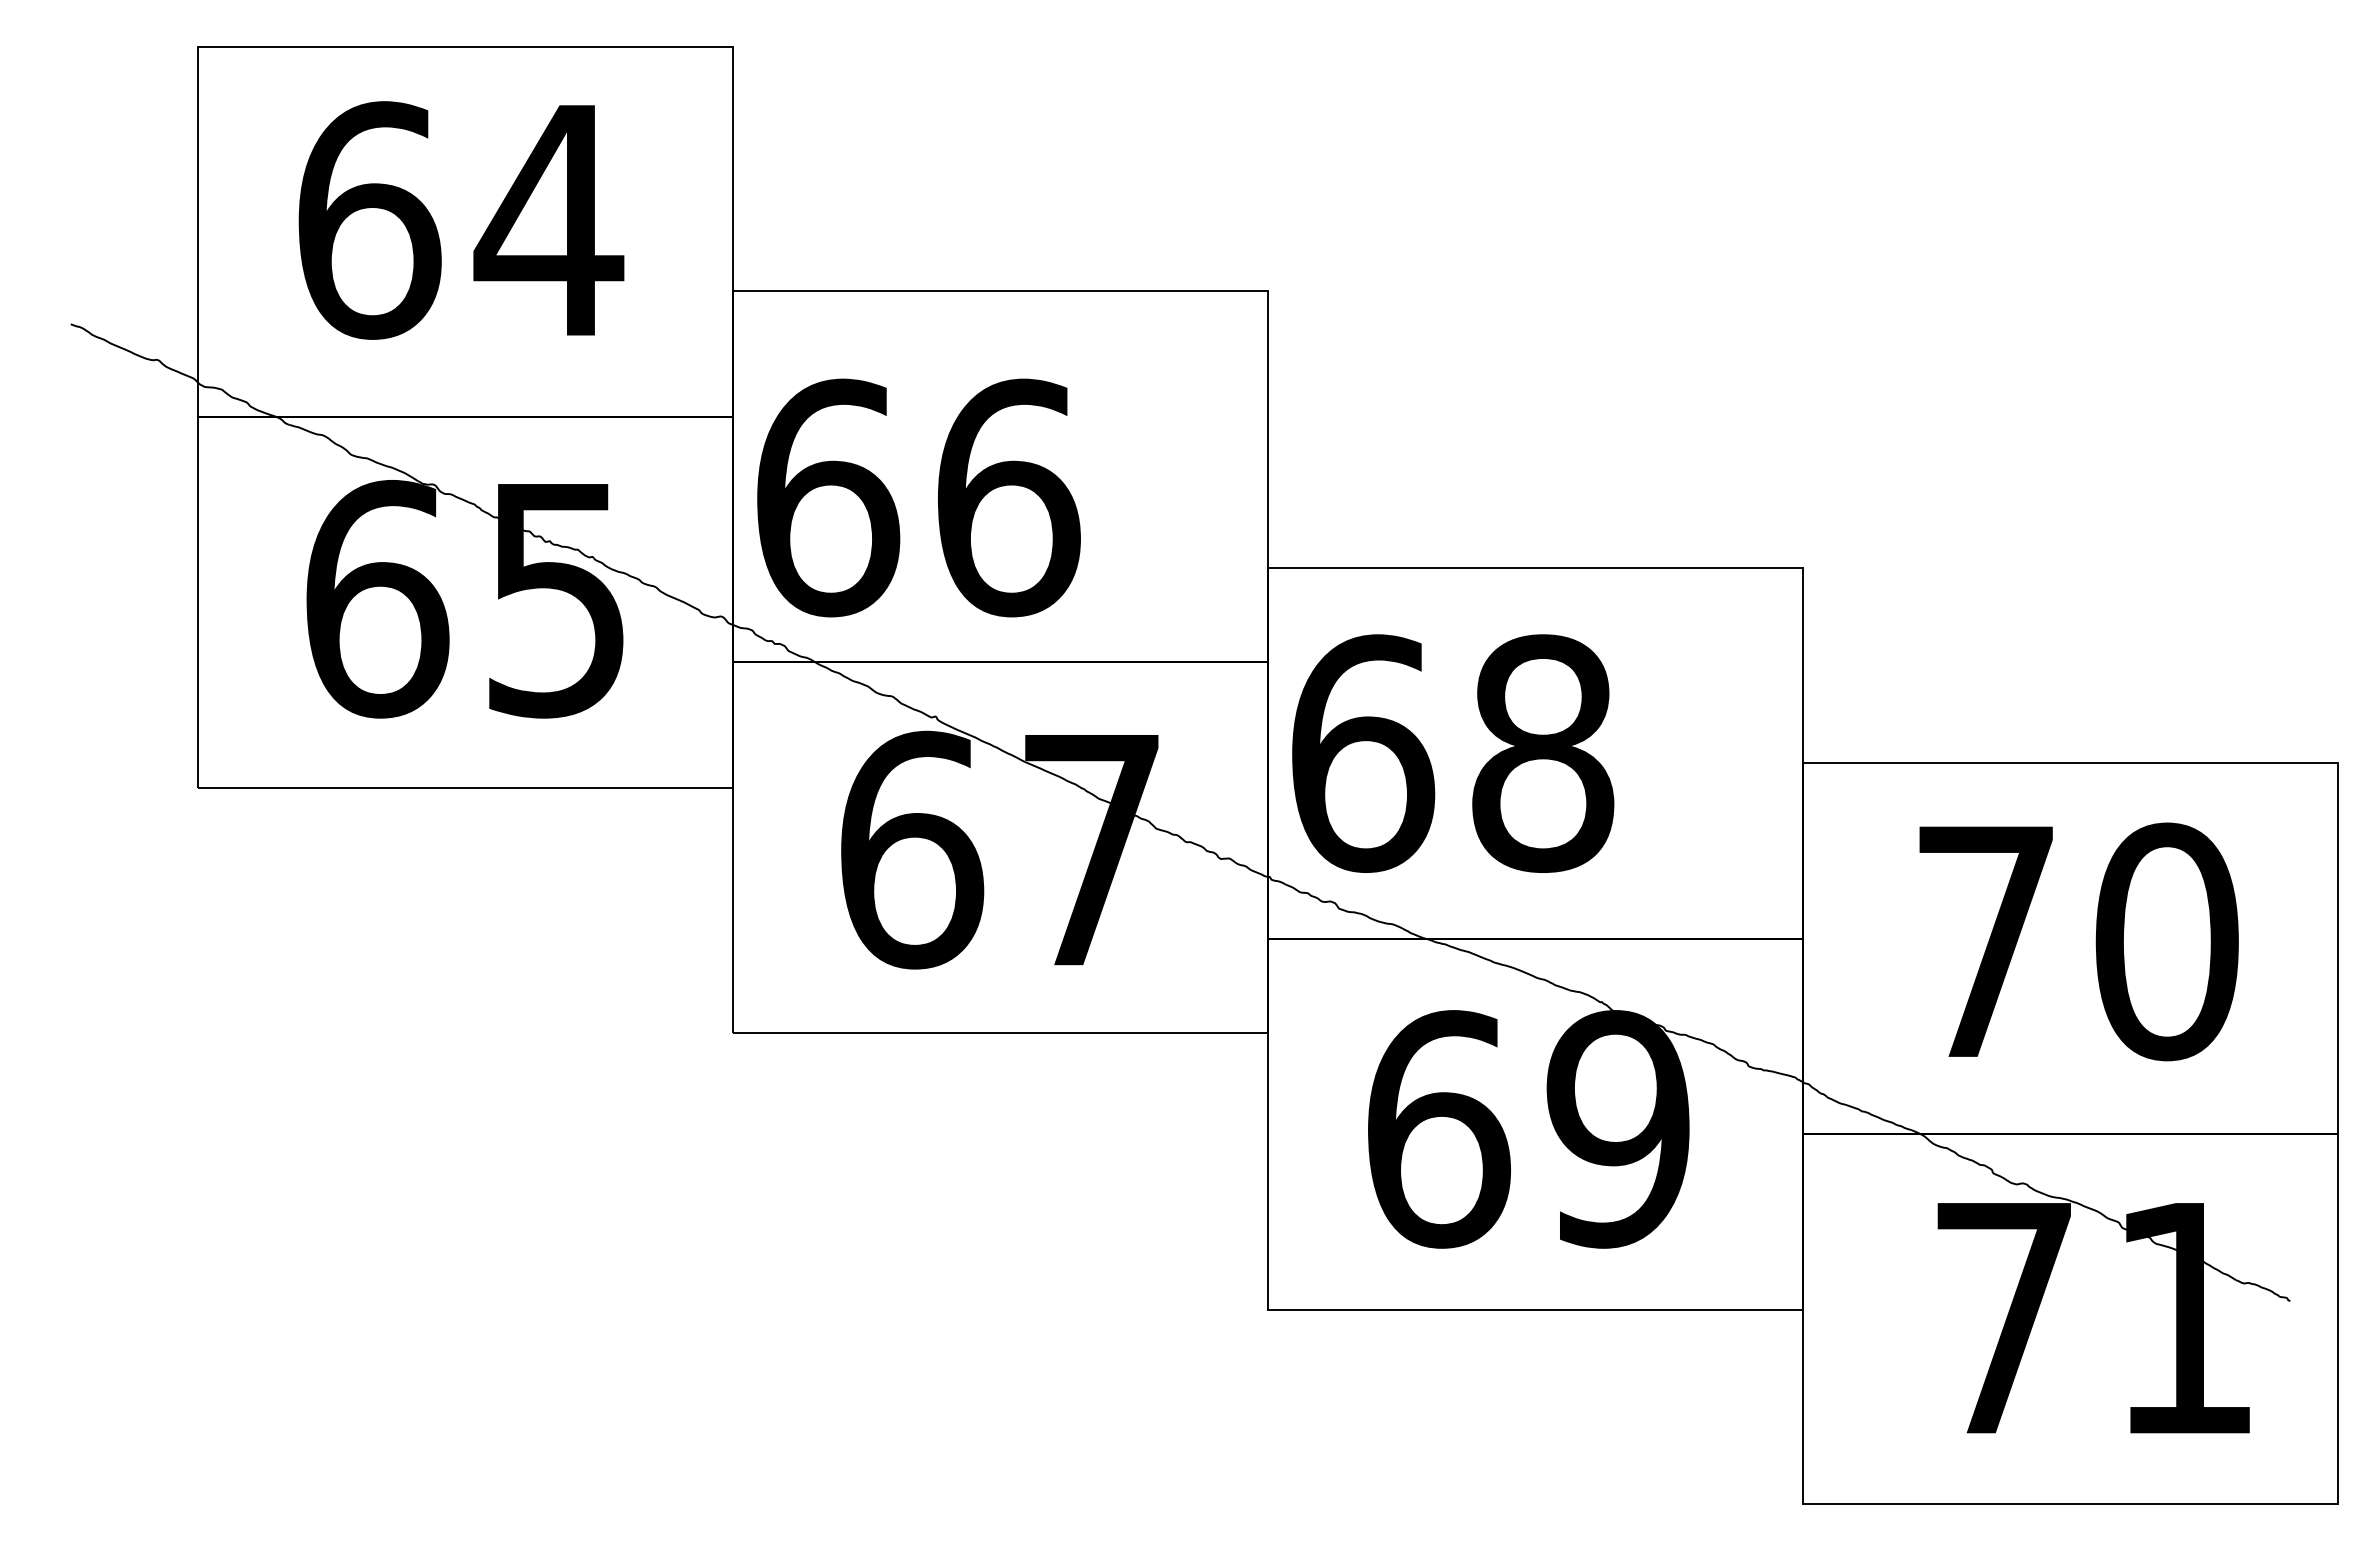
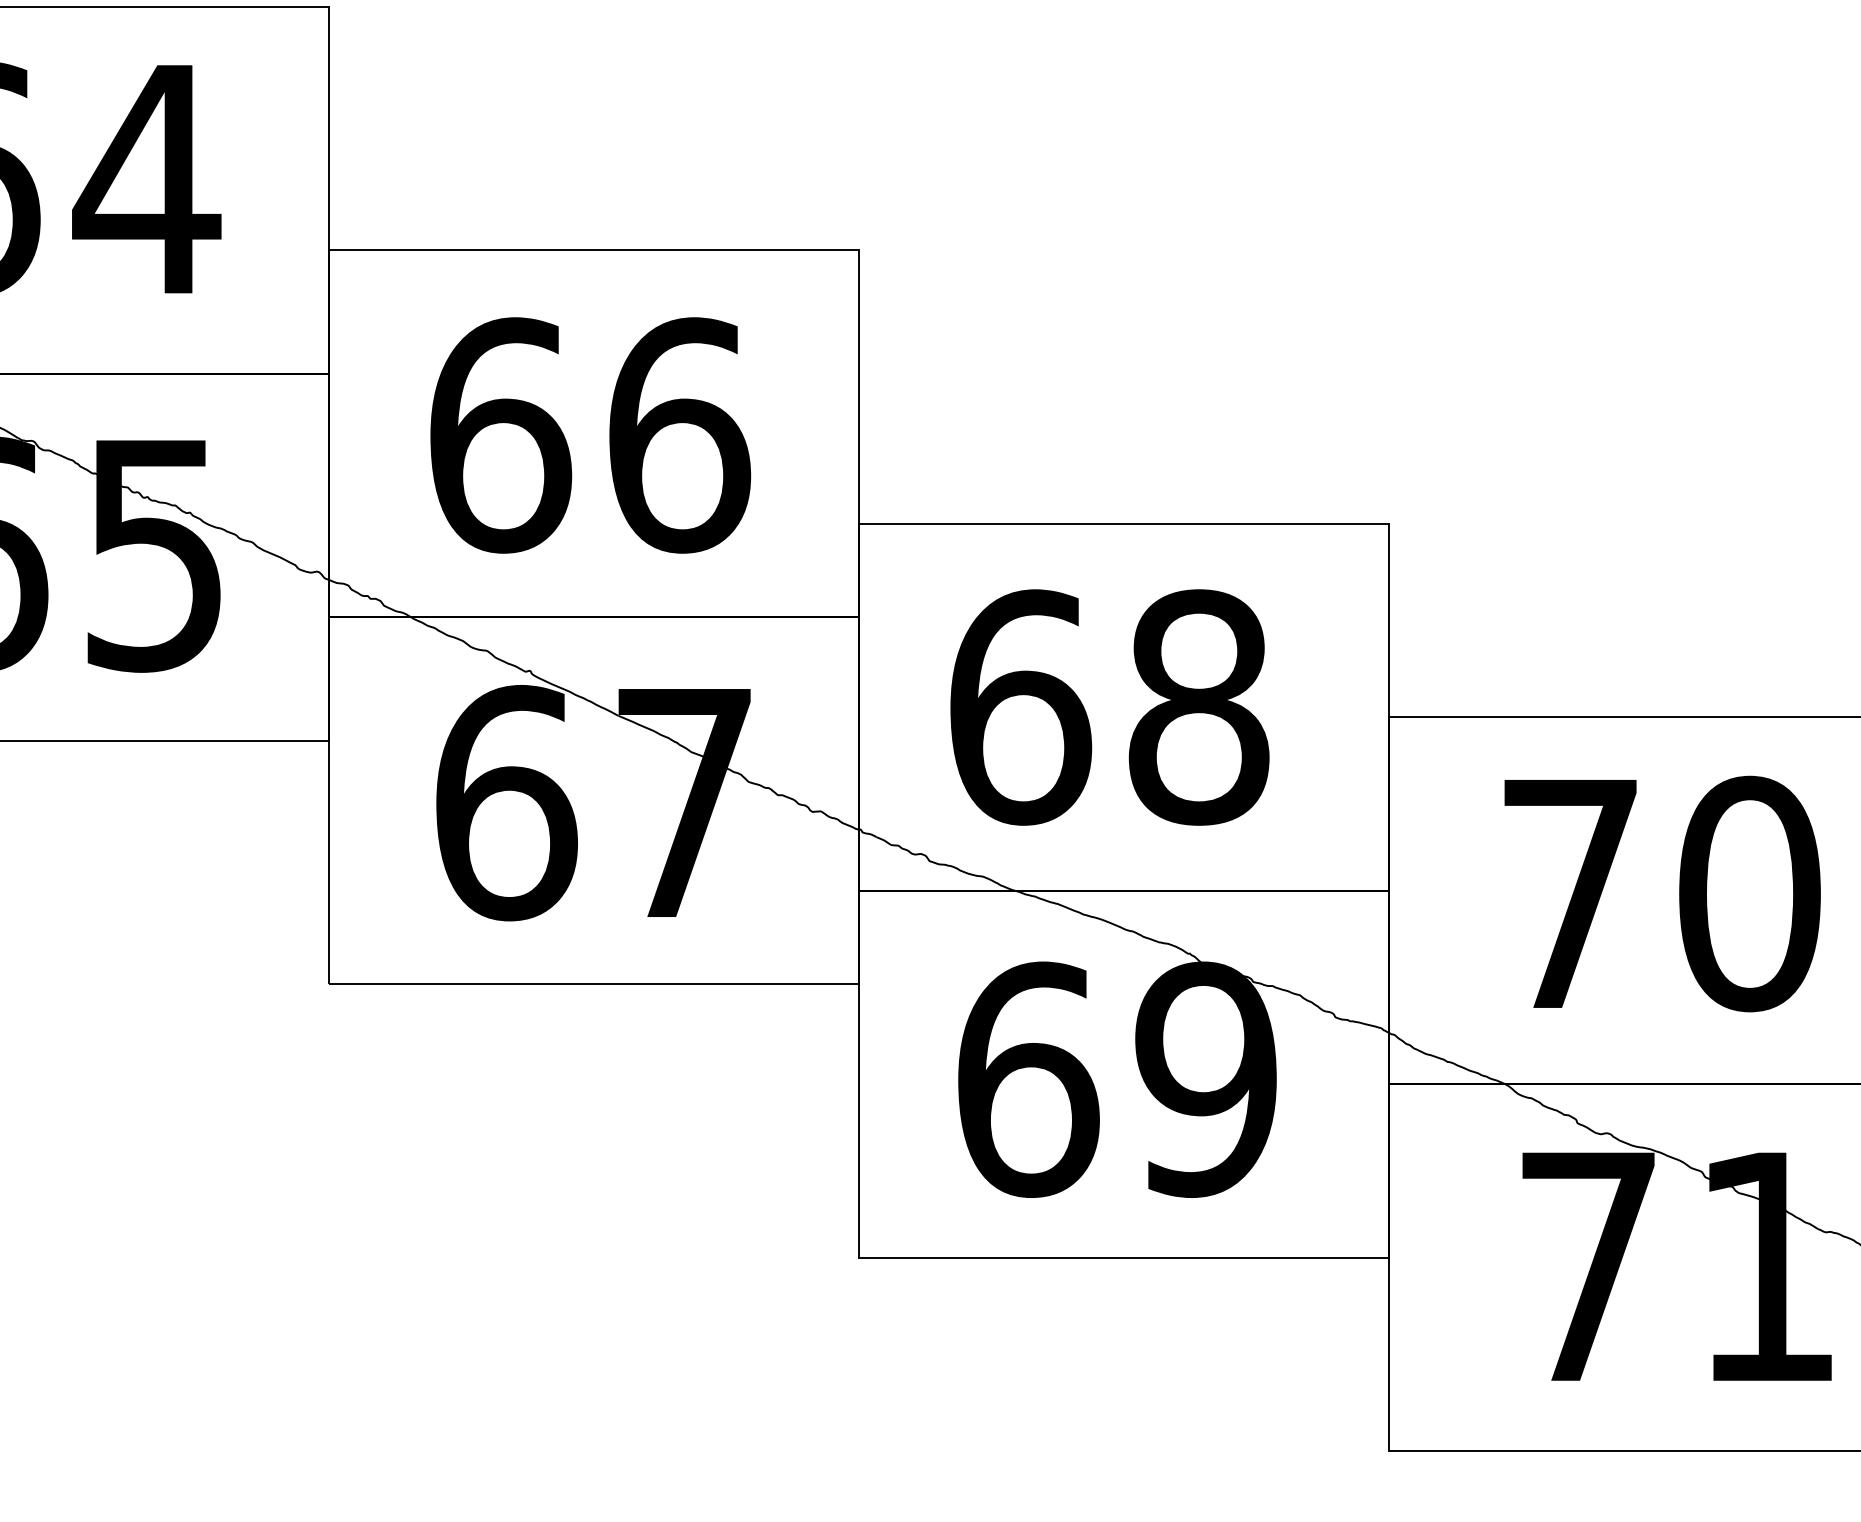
text: (918, 497) -> (590, 434), moved
text: (1453, 753) -> (1110, 707), moved

